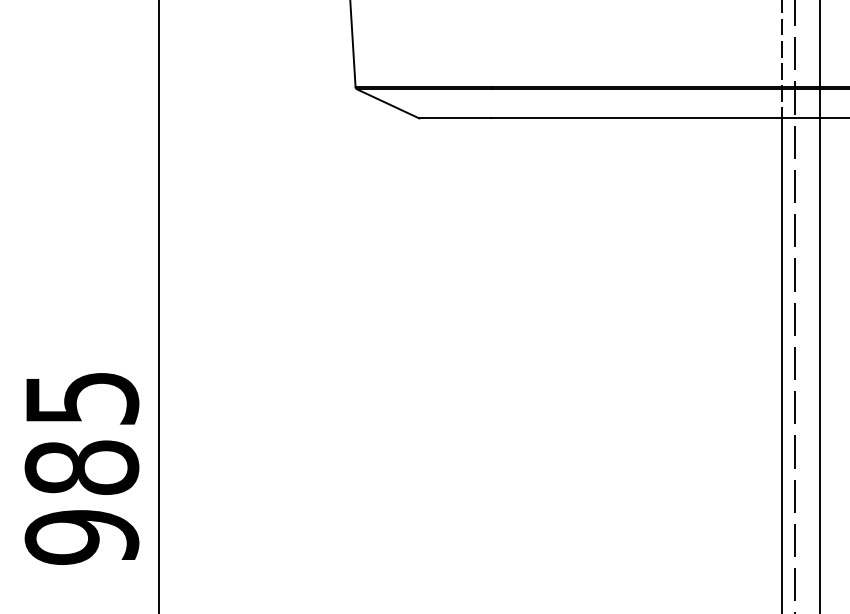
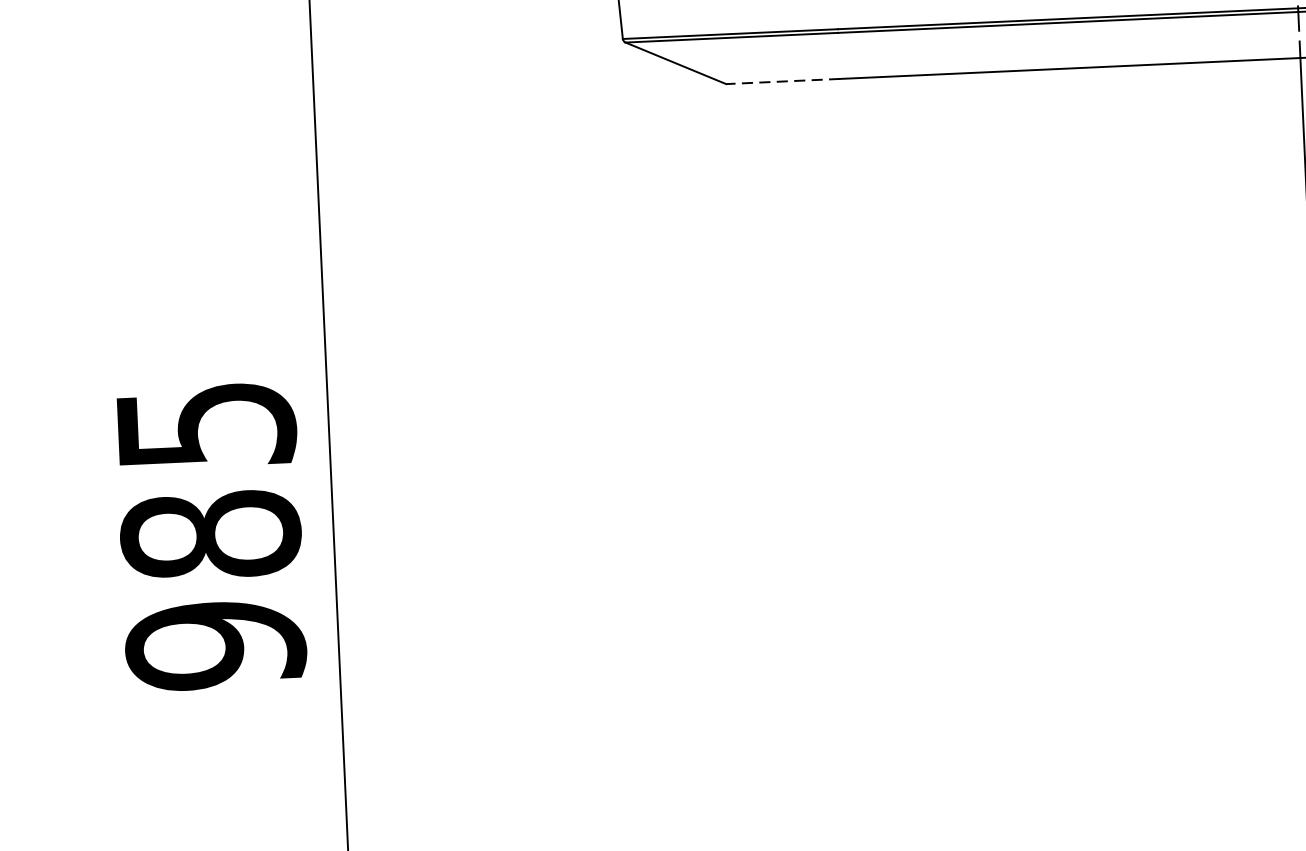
line: (455, 118) -> (783, 81), solid -> dashed
text: (81, 468) -> (210, 536), moved

